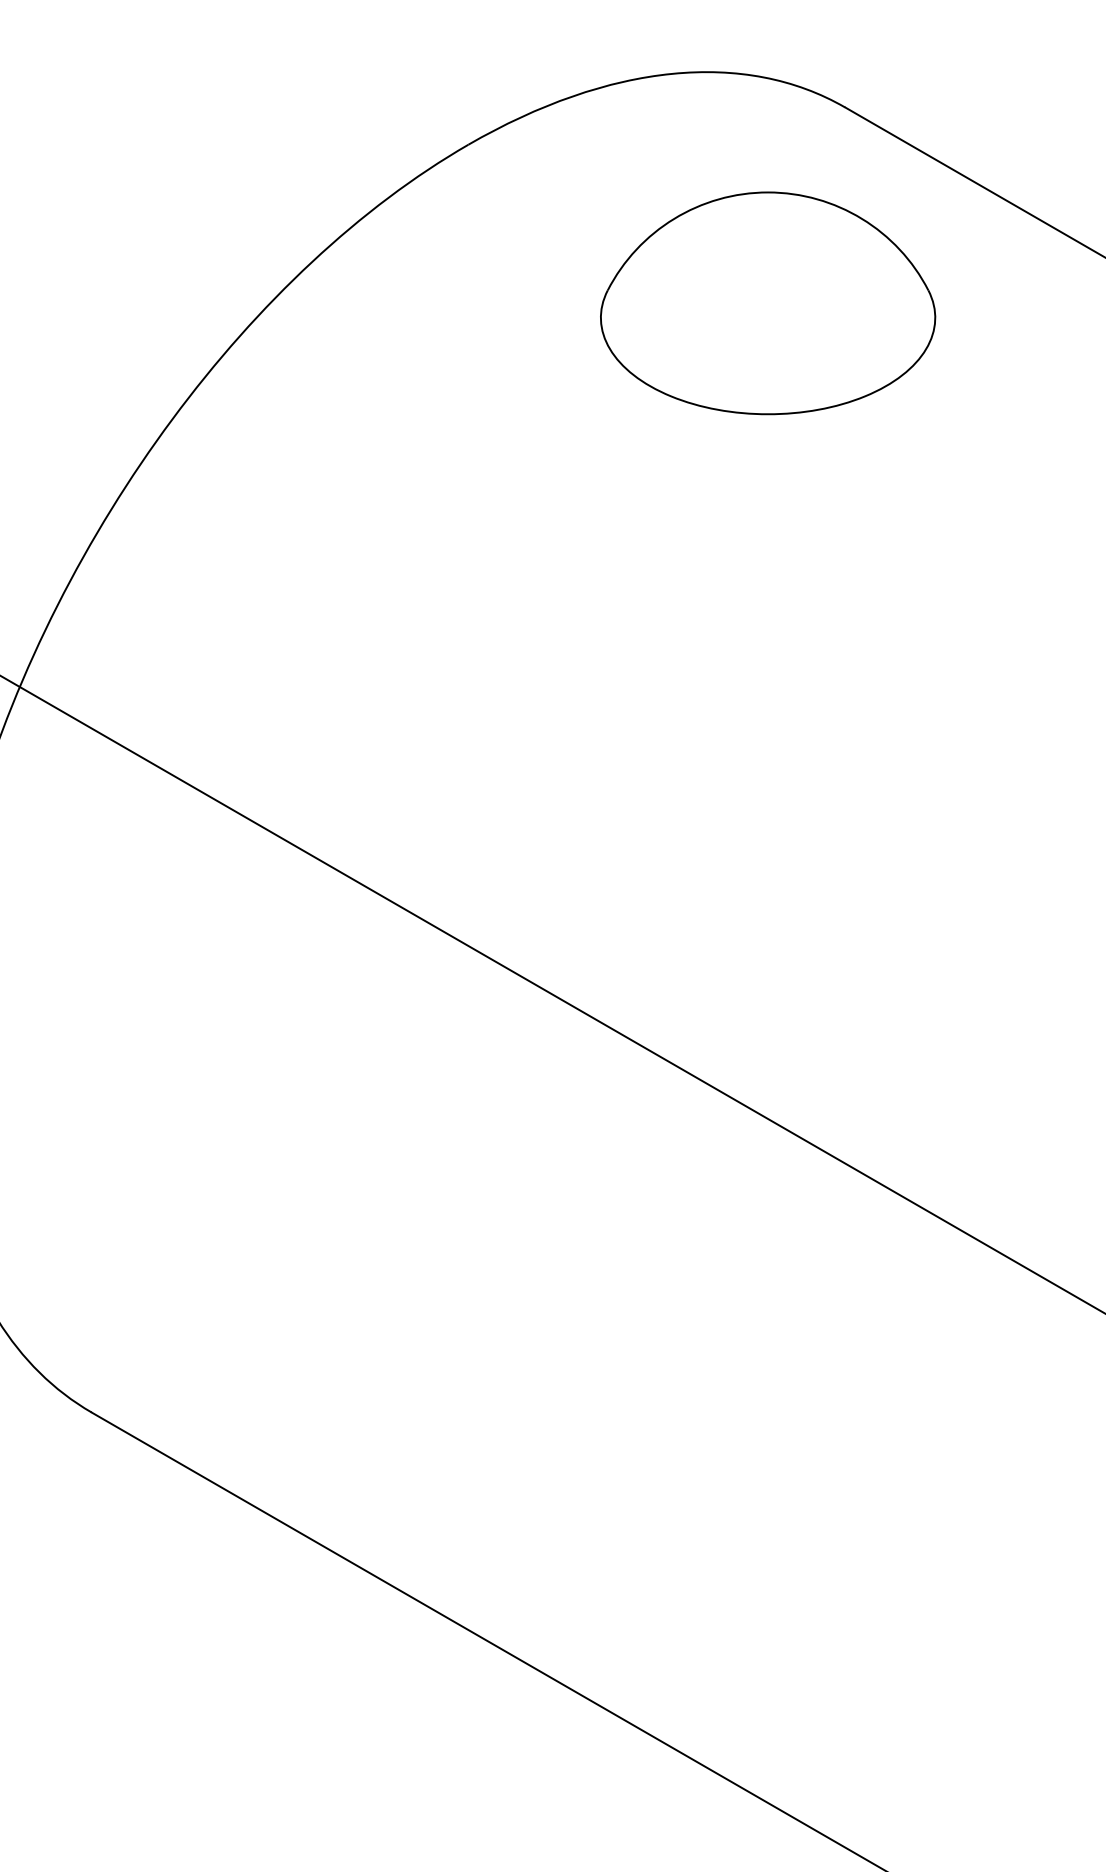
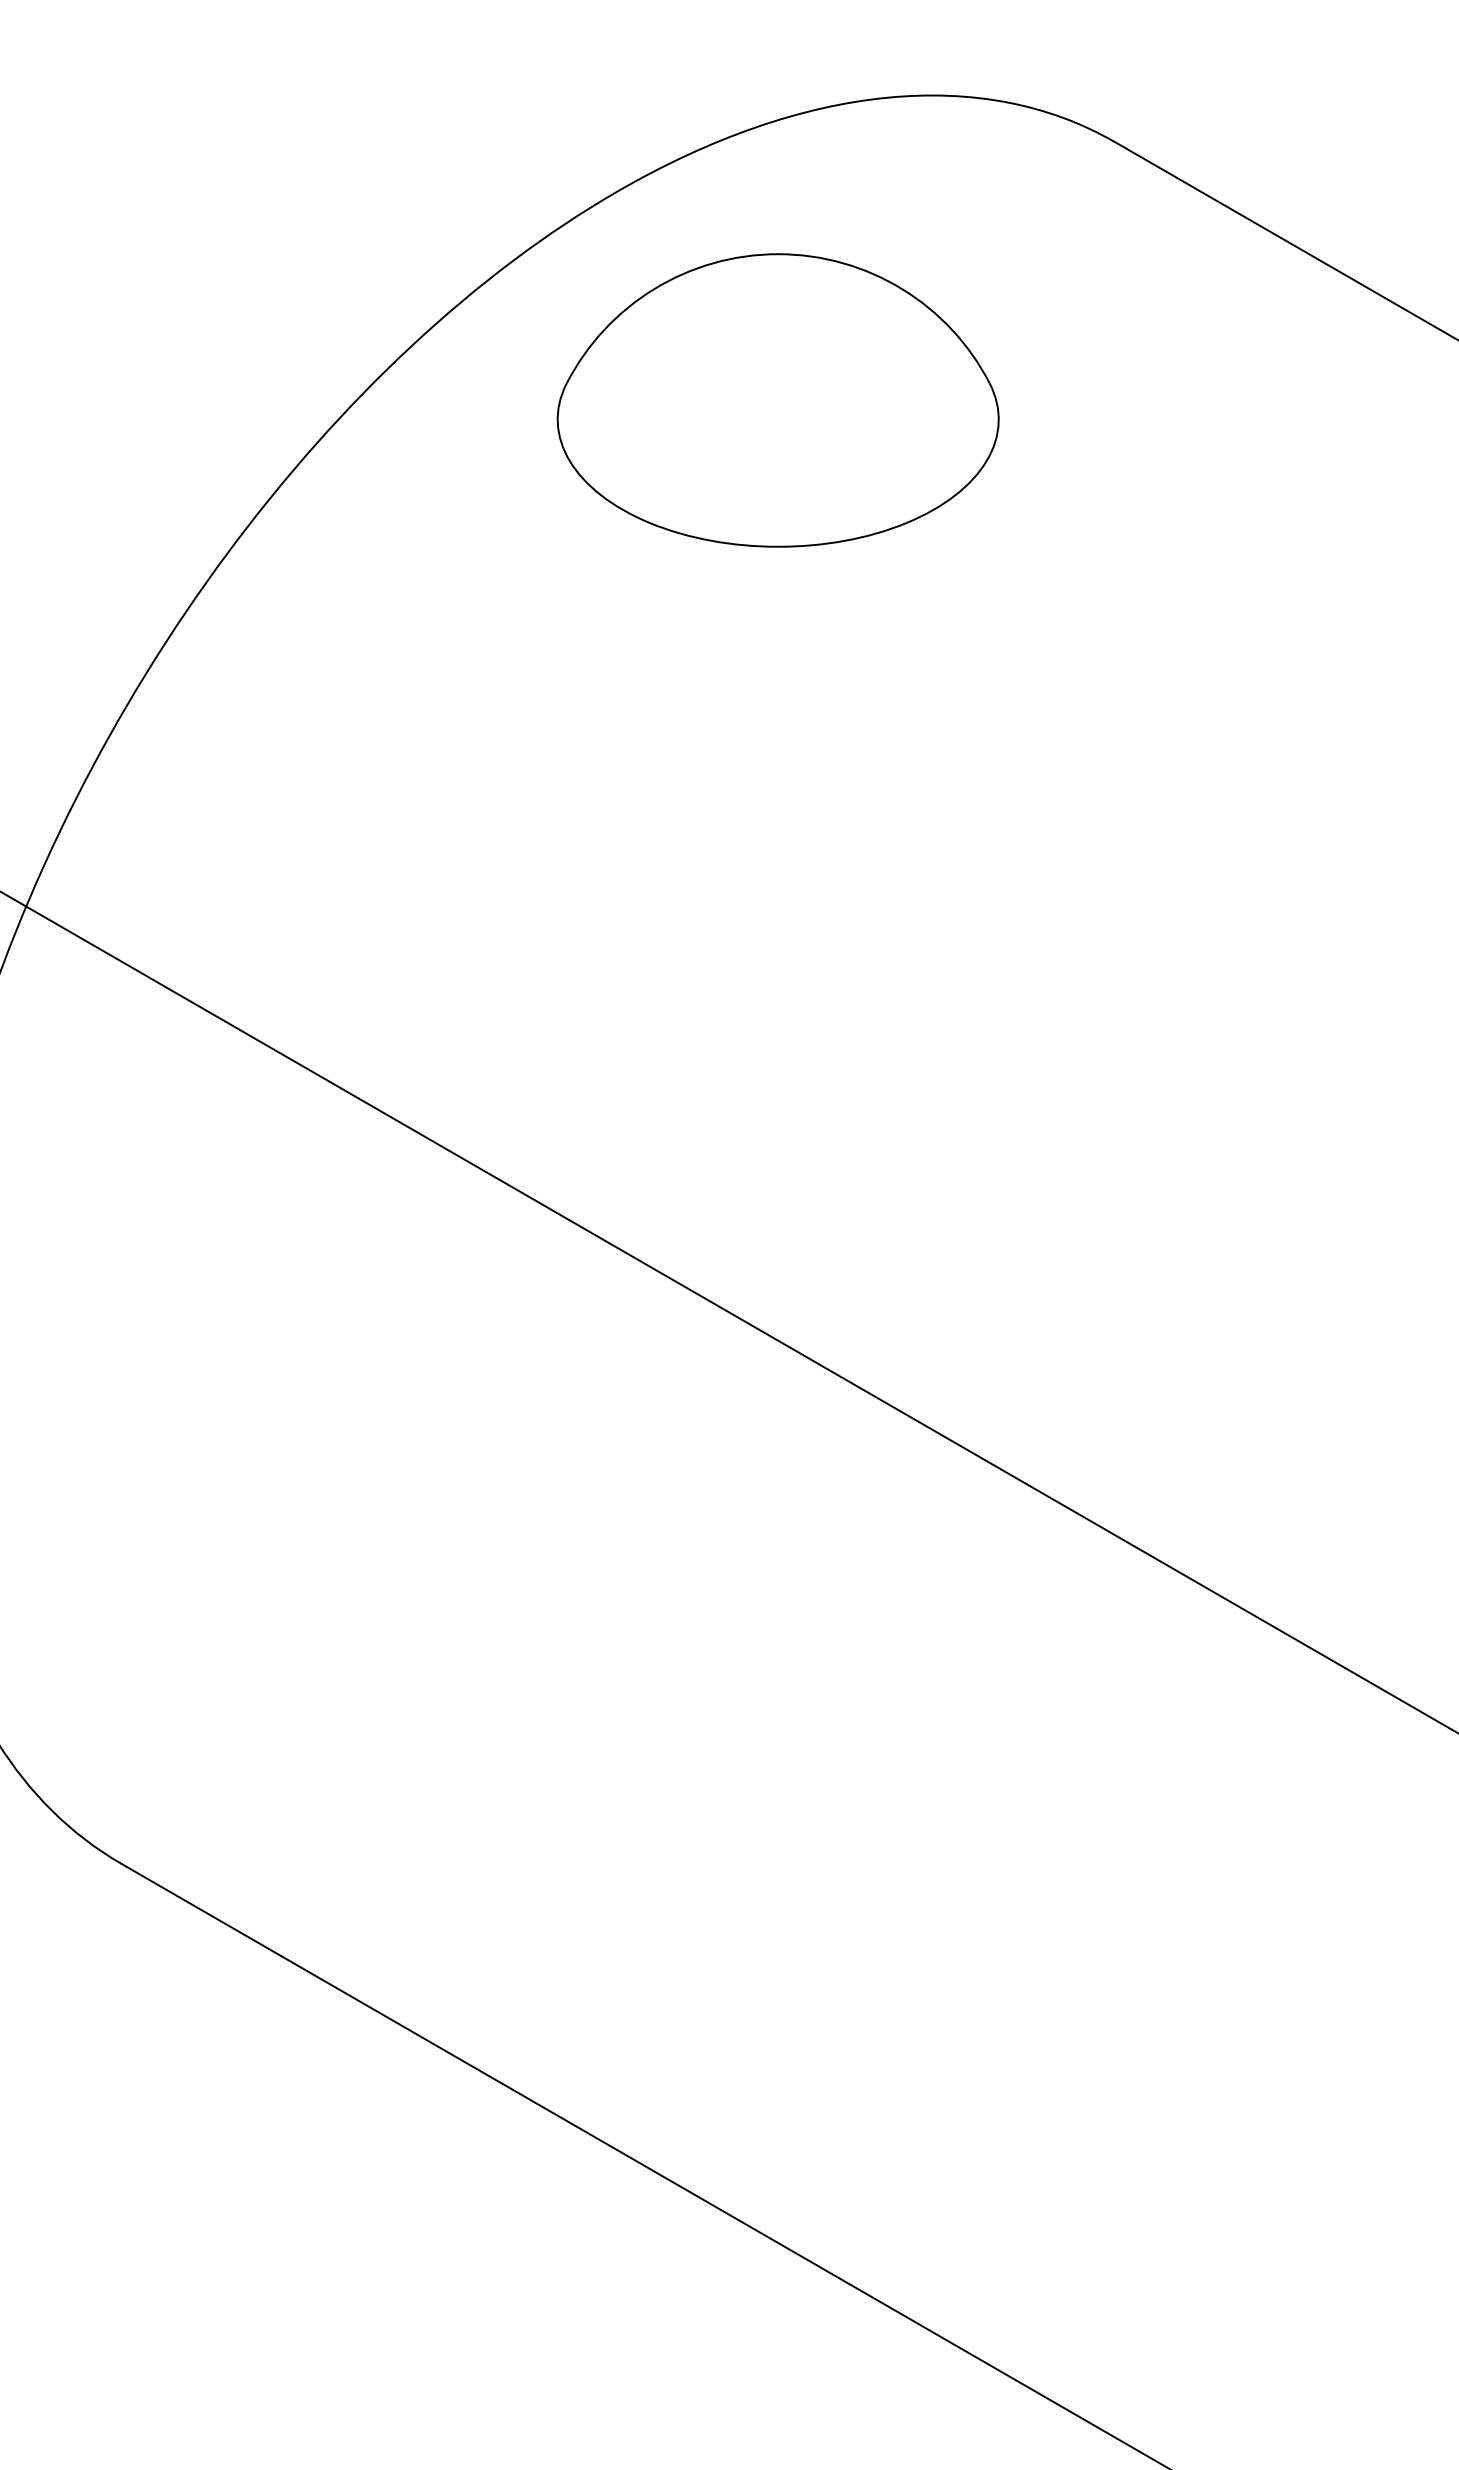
part: (767, 303) -> (777, 400), moved

